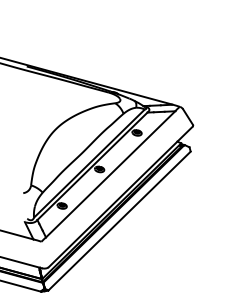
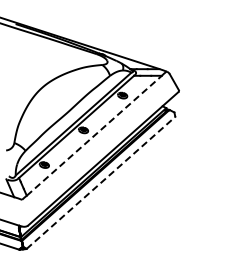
line: (111, 174) -> (95, 135), solid -> dashed
line: (119, 220) -> (100, 182), solid -> dashed

